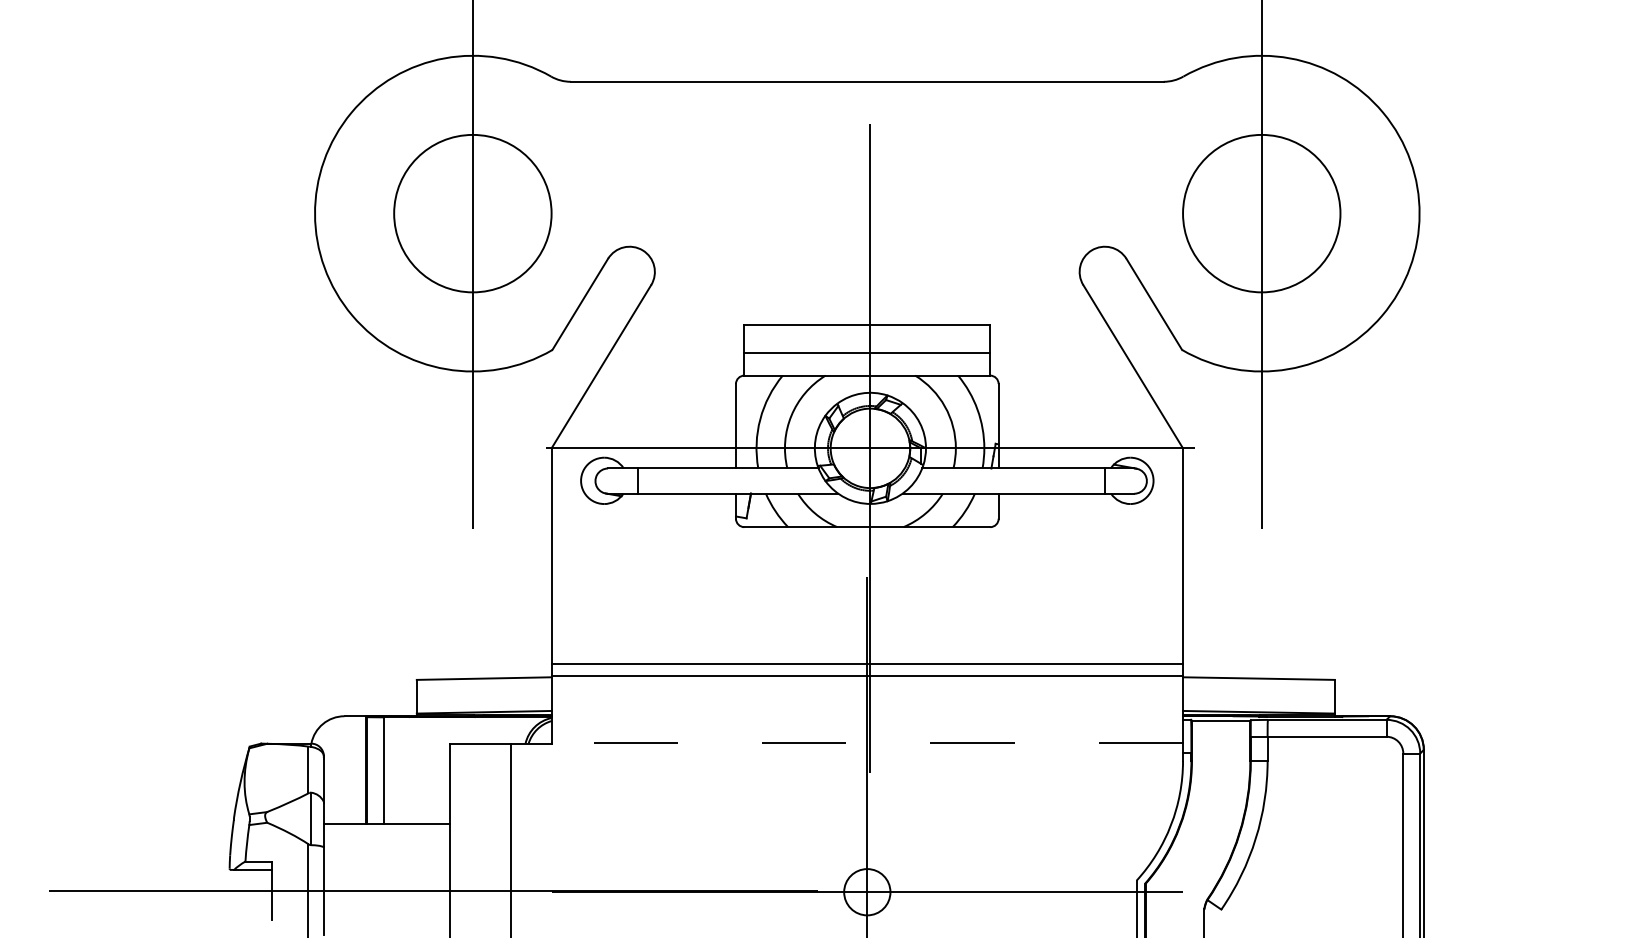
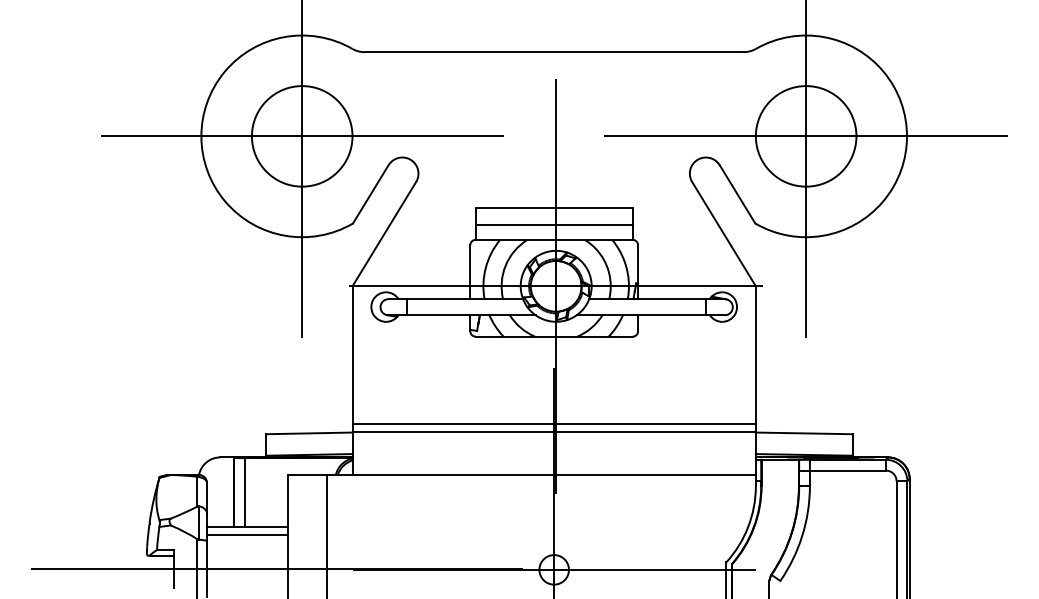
line: (471, 213) -> (301, 136), added
line: (1260, 213) -> (805, 136), added
line: (867, 742) -> (554, 474), dashed -> solid
line: (387, 836) -> (247, 534), added

